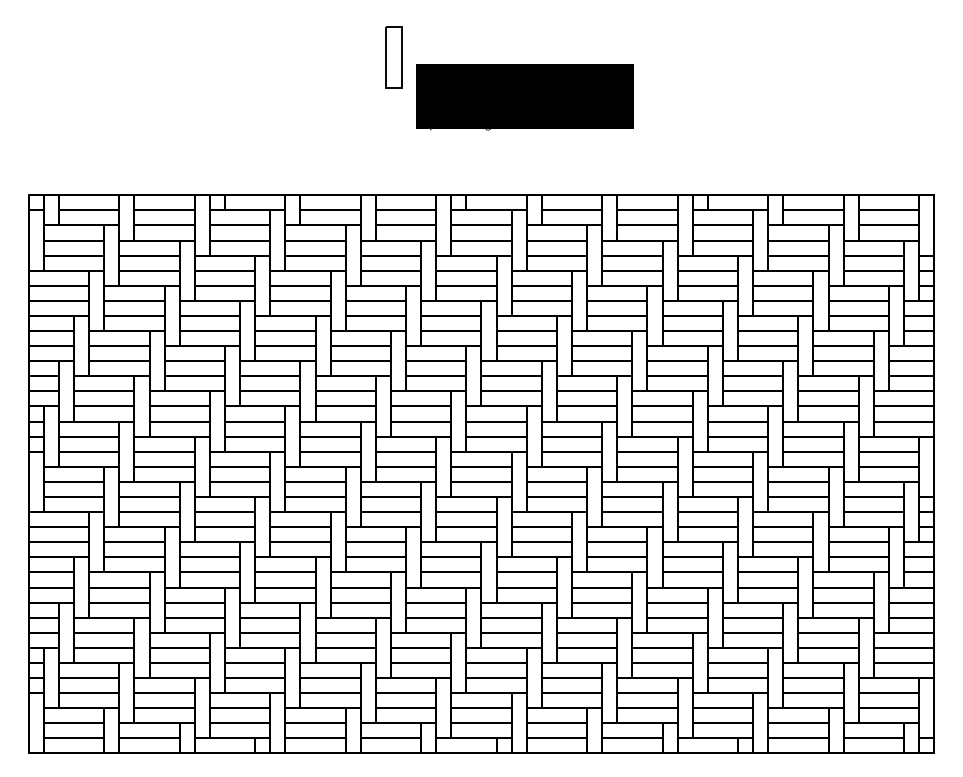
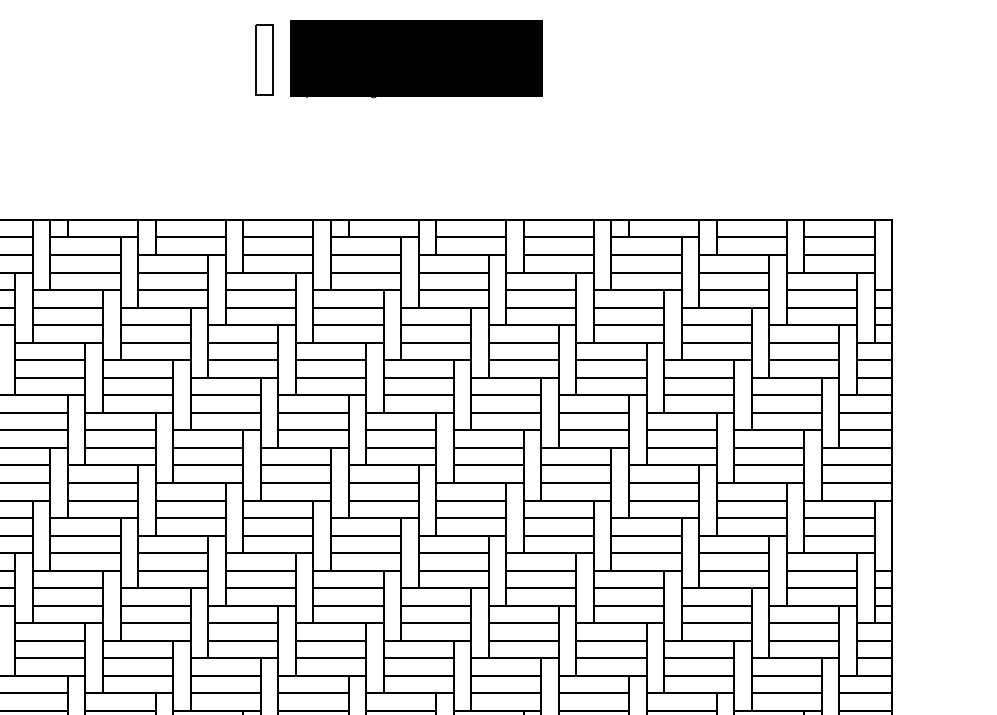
text: (524, 97) -> (415, 59), moved

